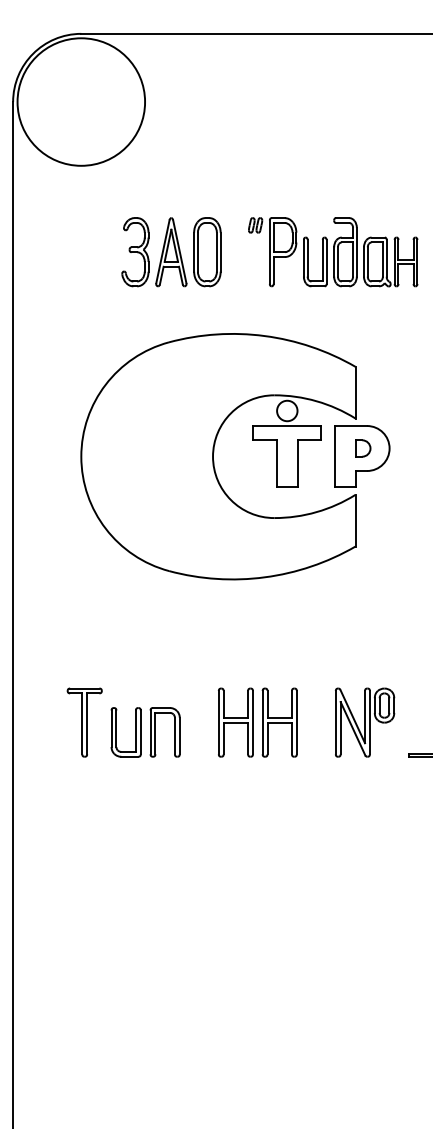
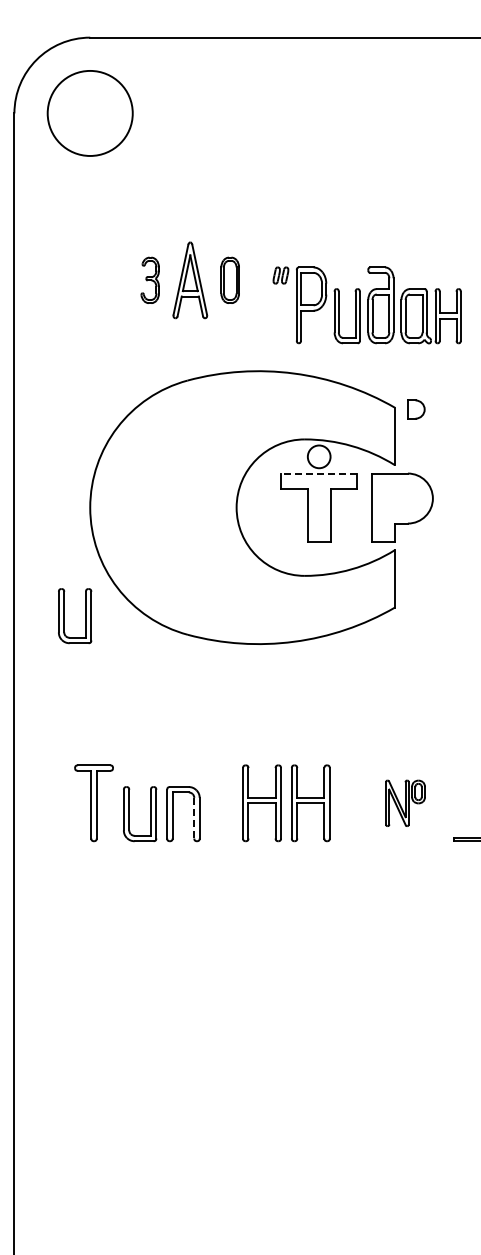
circle: (81, 102) -> (90, 113), size x0.6
part: (134, 252) -> (149, 280), size x0.6
part: (206, 252) -> (229, 280), size x0.6
part: (332, 252) -> (366, 305), moved
line: (287, 425) -> (319, 473), solid -> dashed
part: (363, 448) -> (416, 409), moved
part: (77, 554) -> (85, 616), added
part: (364, 722) -> (405, 803), size x0.6
line: (175, 736) -> (194, 818), solid -> dashed

